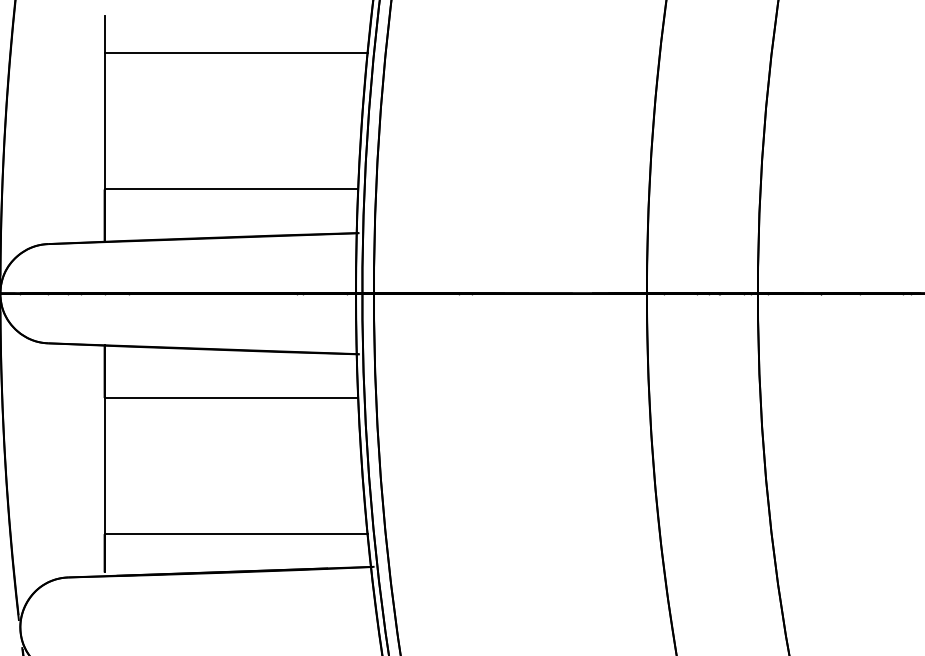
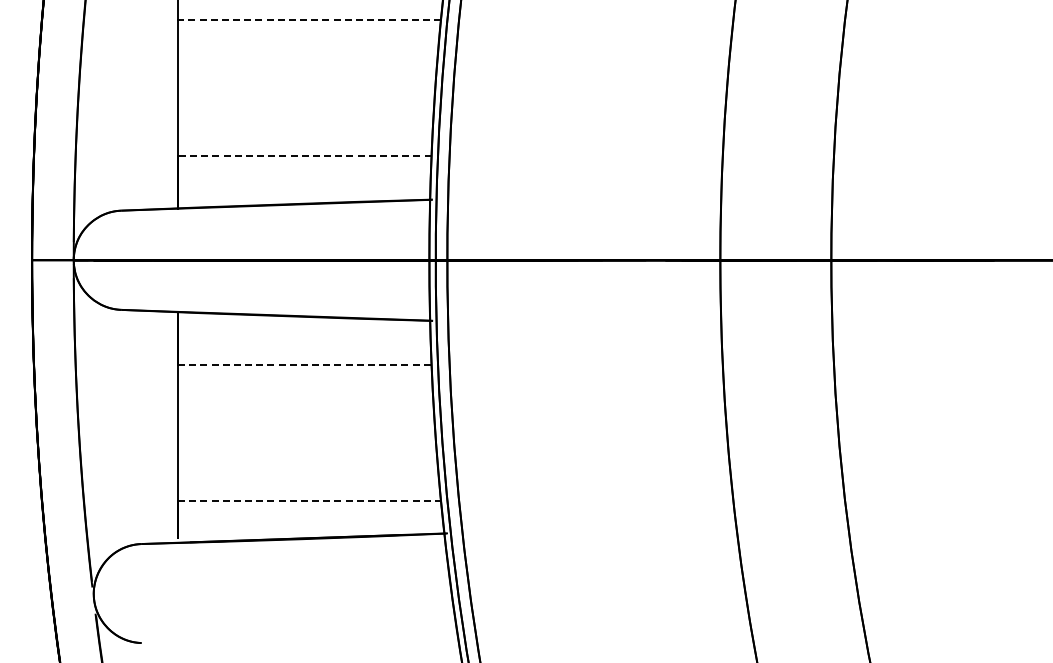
line: (236, 52) -> (309, 19), solid -> dashed
line: (231, 189) -> (304, 156), solid -> dashed
line: (231, 397) -> (304, 364), solid -> dashed
line: (236, 533) -> (309, 500), solid -> dashed

